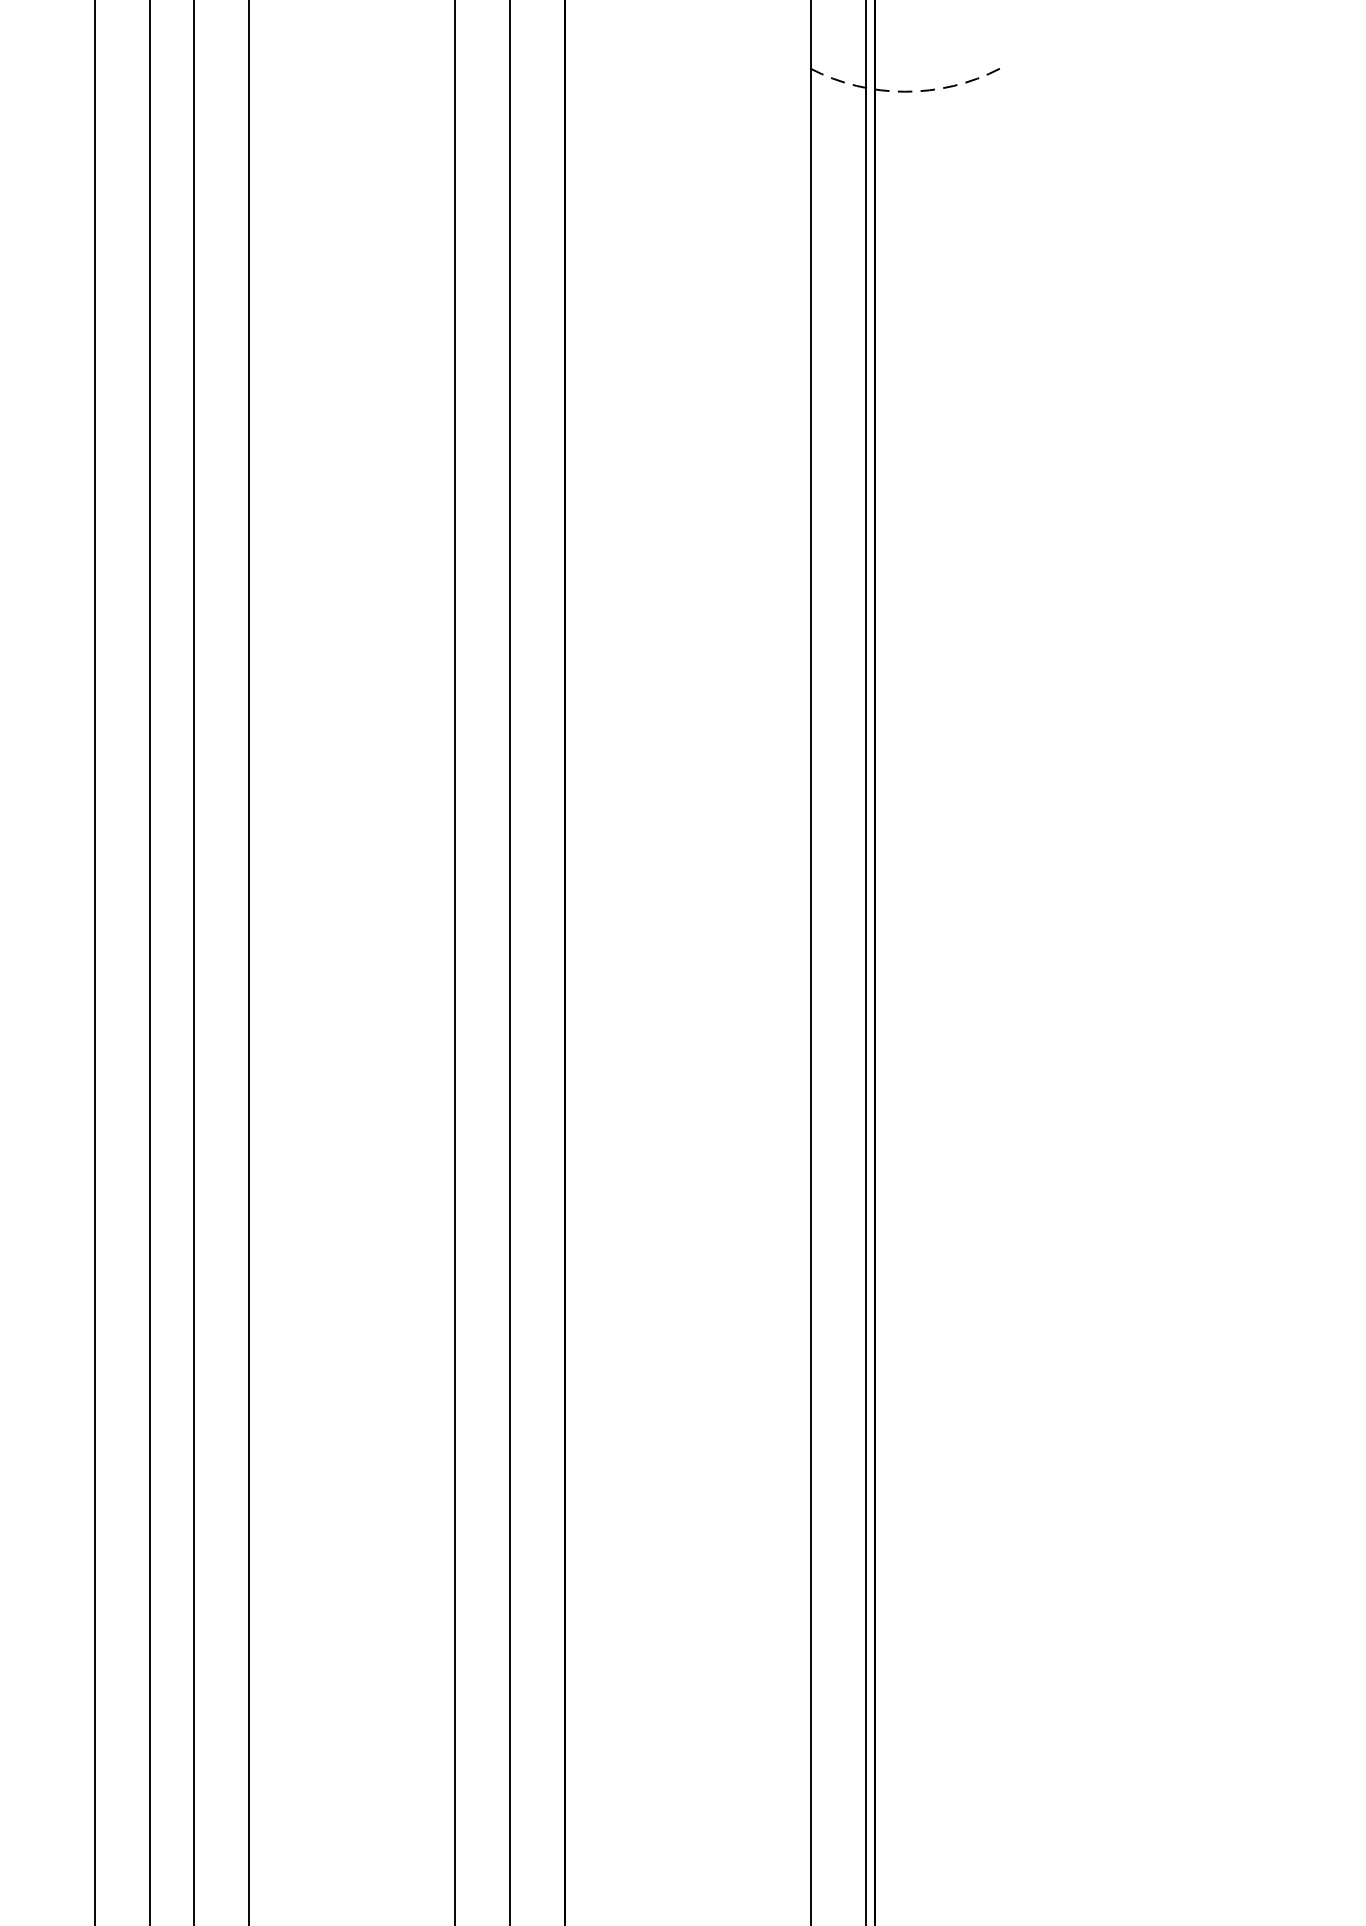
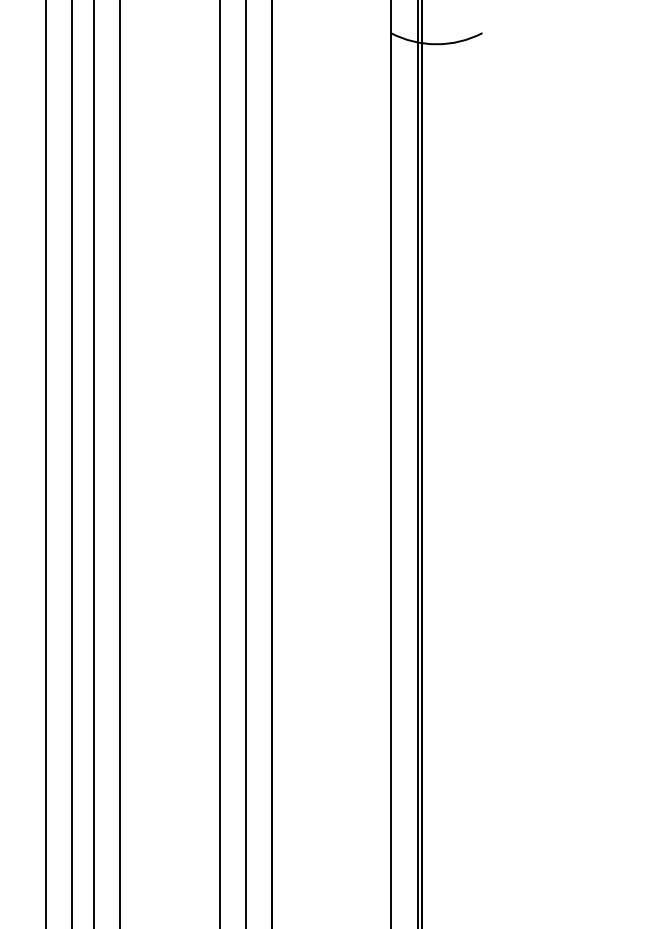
arc: (904, 92) -> (436, 44), dashed -> solid

